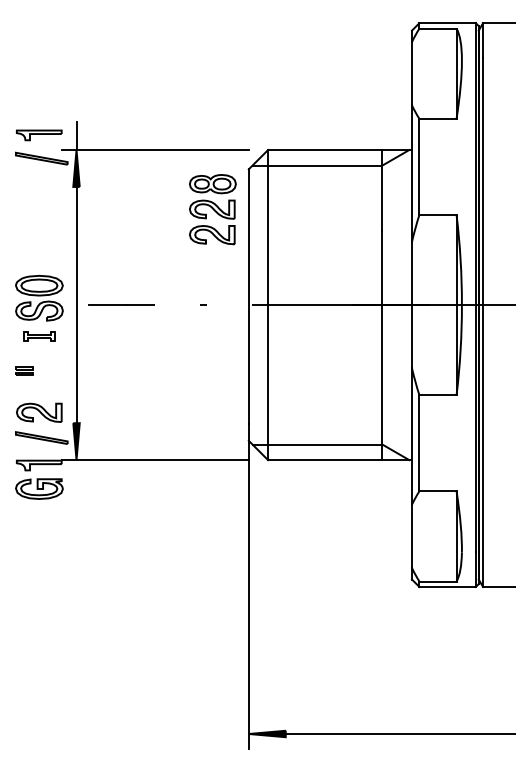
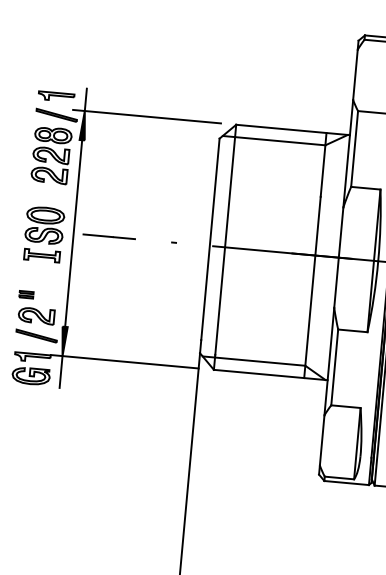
part: (212, 209) -> (51, 155), moved
part: (39, 336) -> (42, 255), size x1.43
part: (24, 370) -> (26, 294), moved
line: (76, 480) -> (61, 372), added

